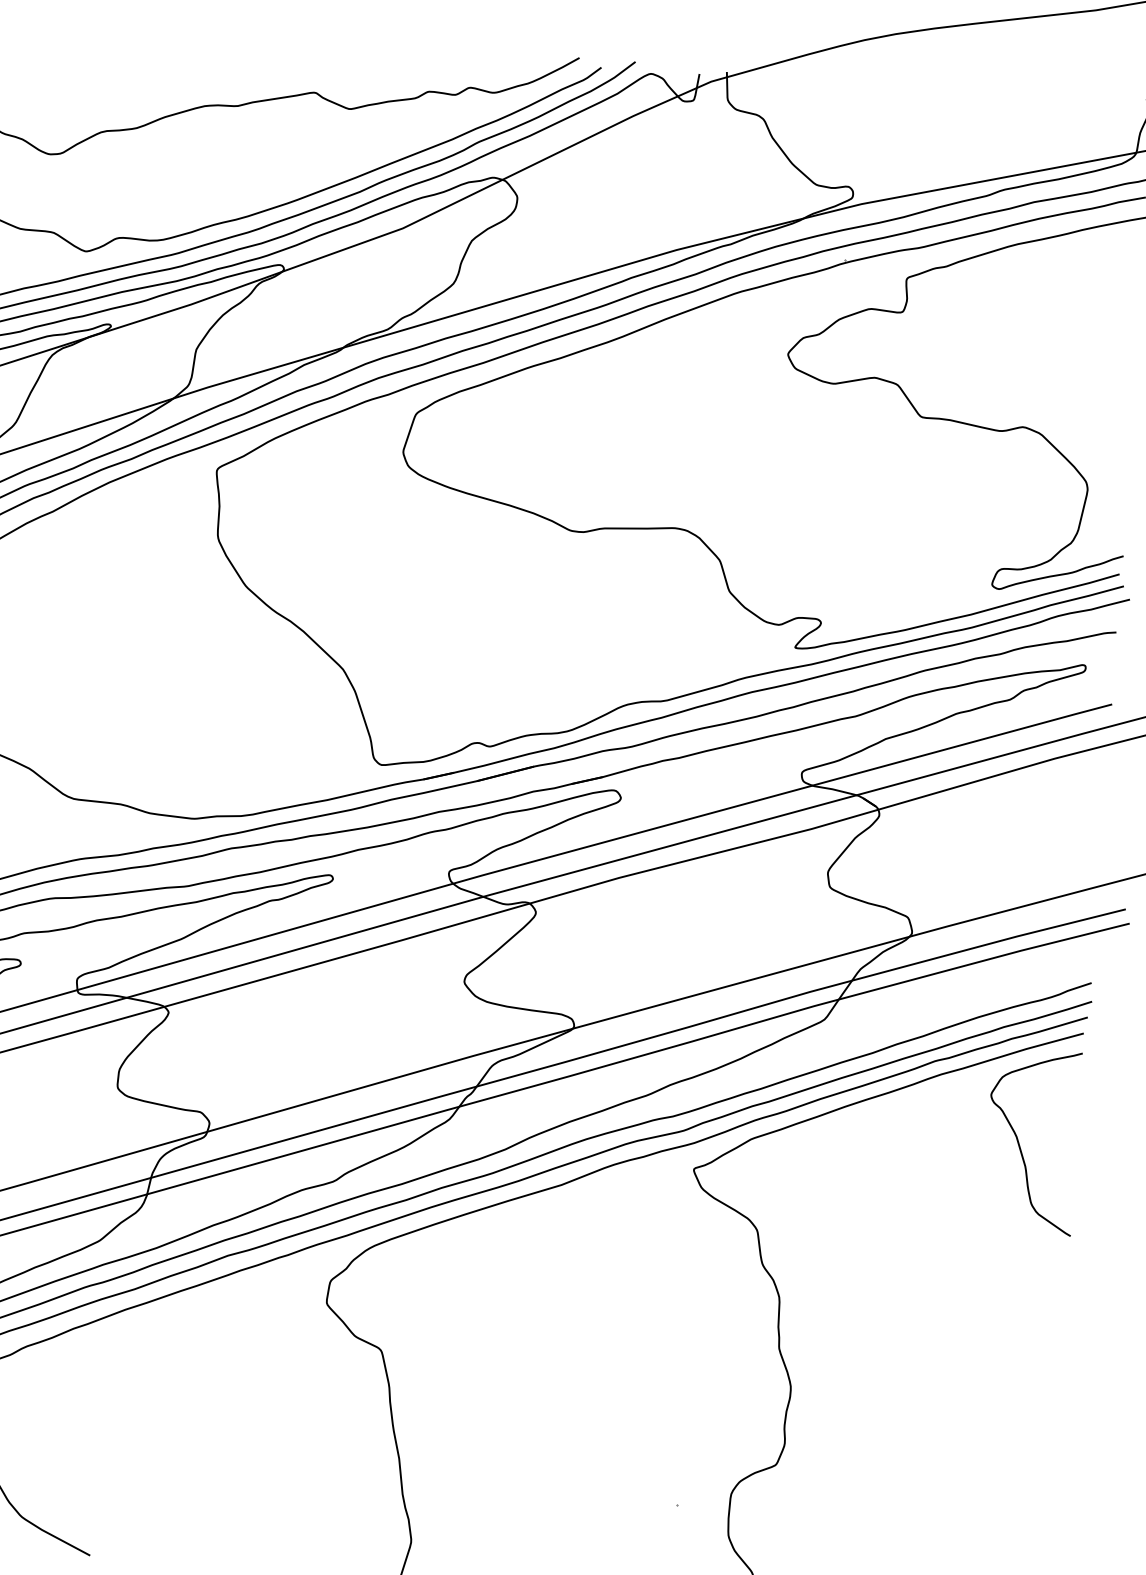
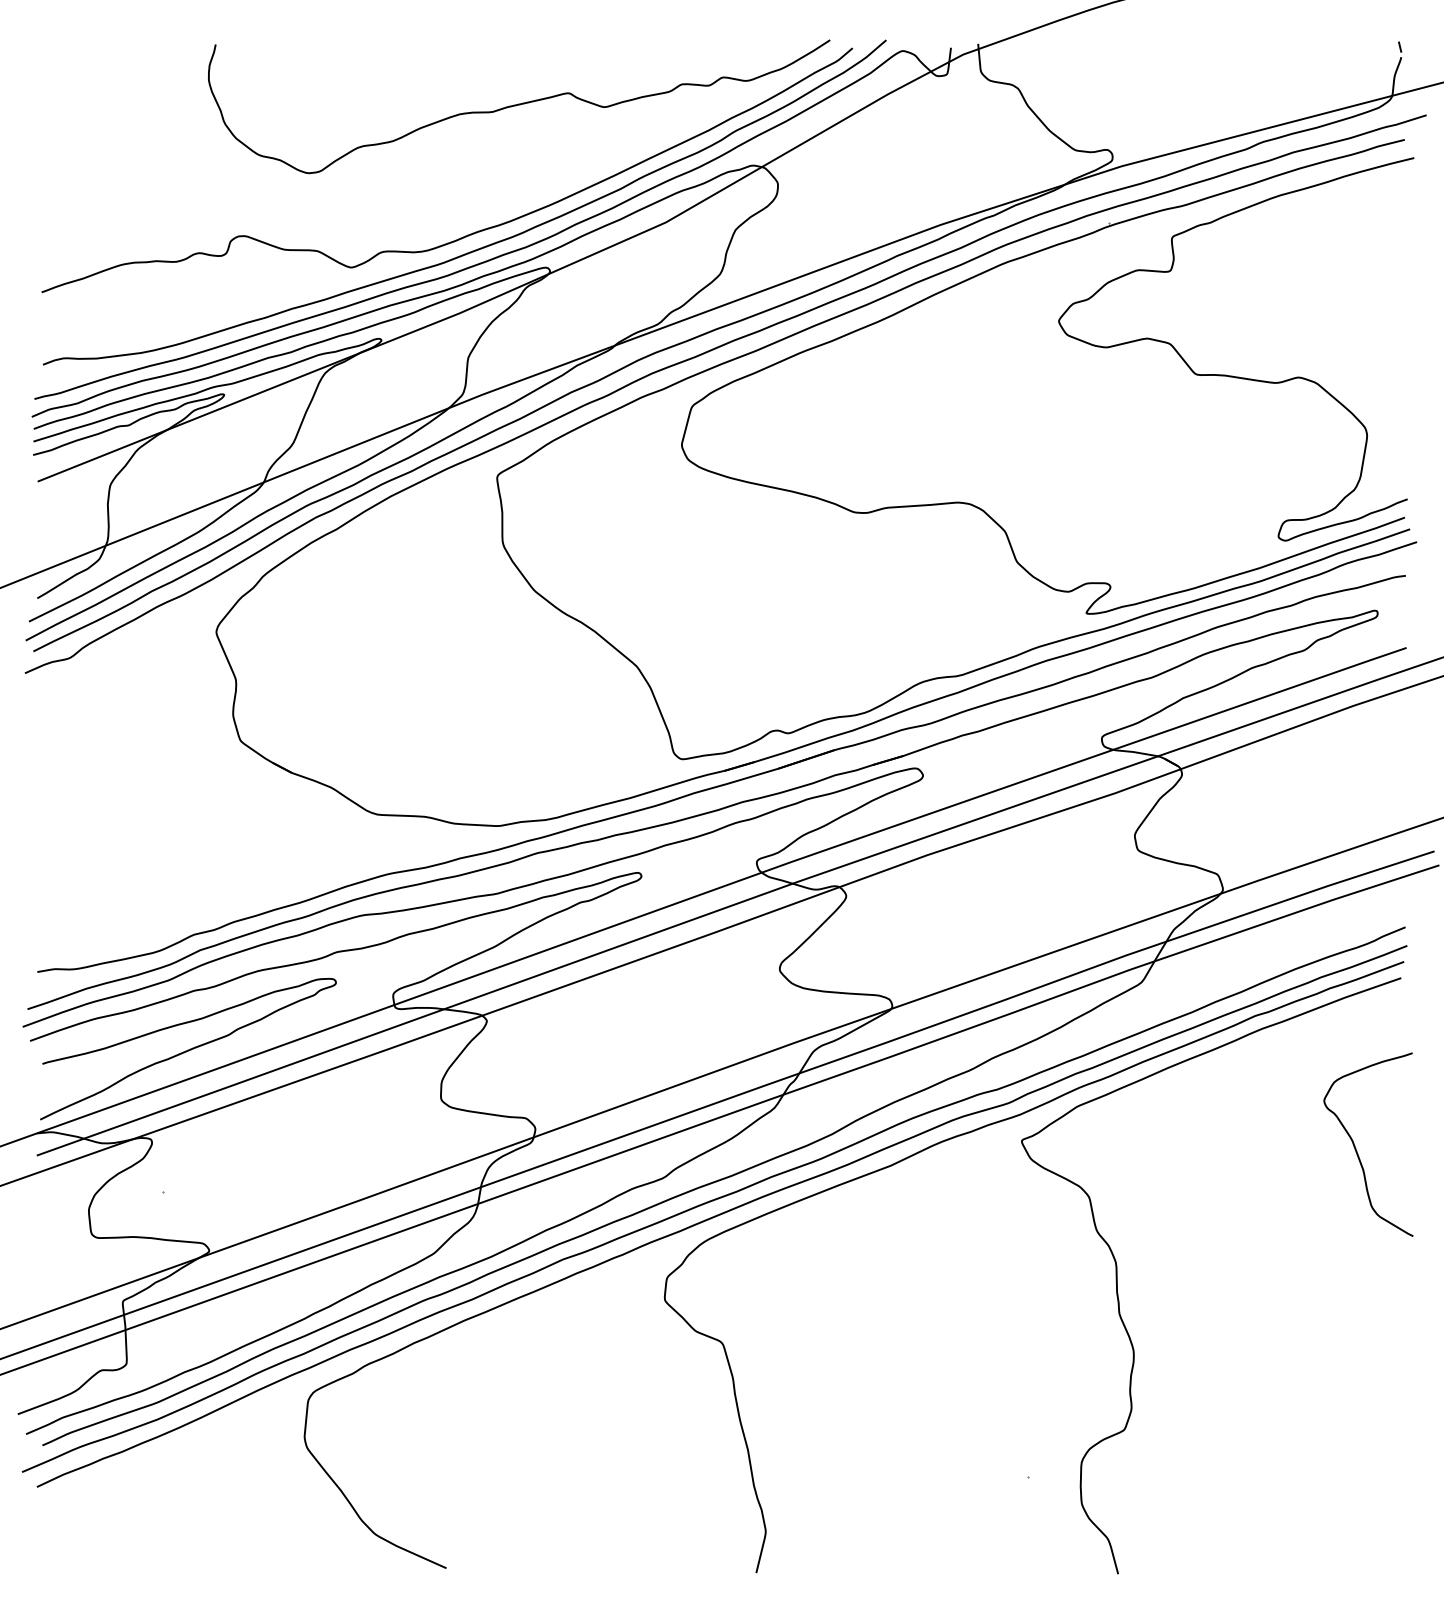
curve: (1020, 1144) -> (1356, 1148), moved

